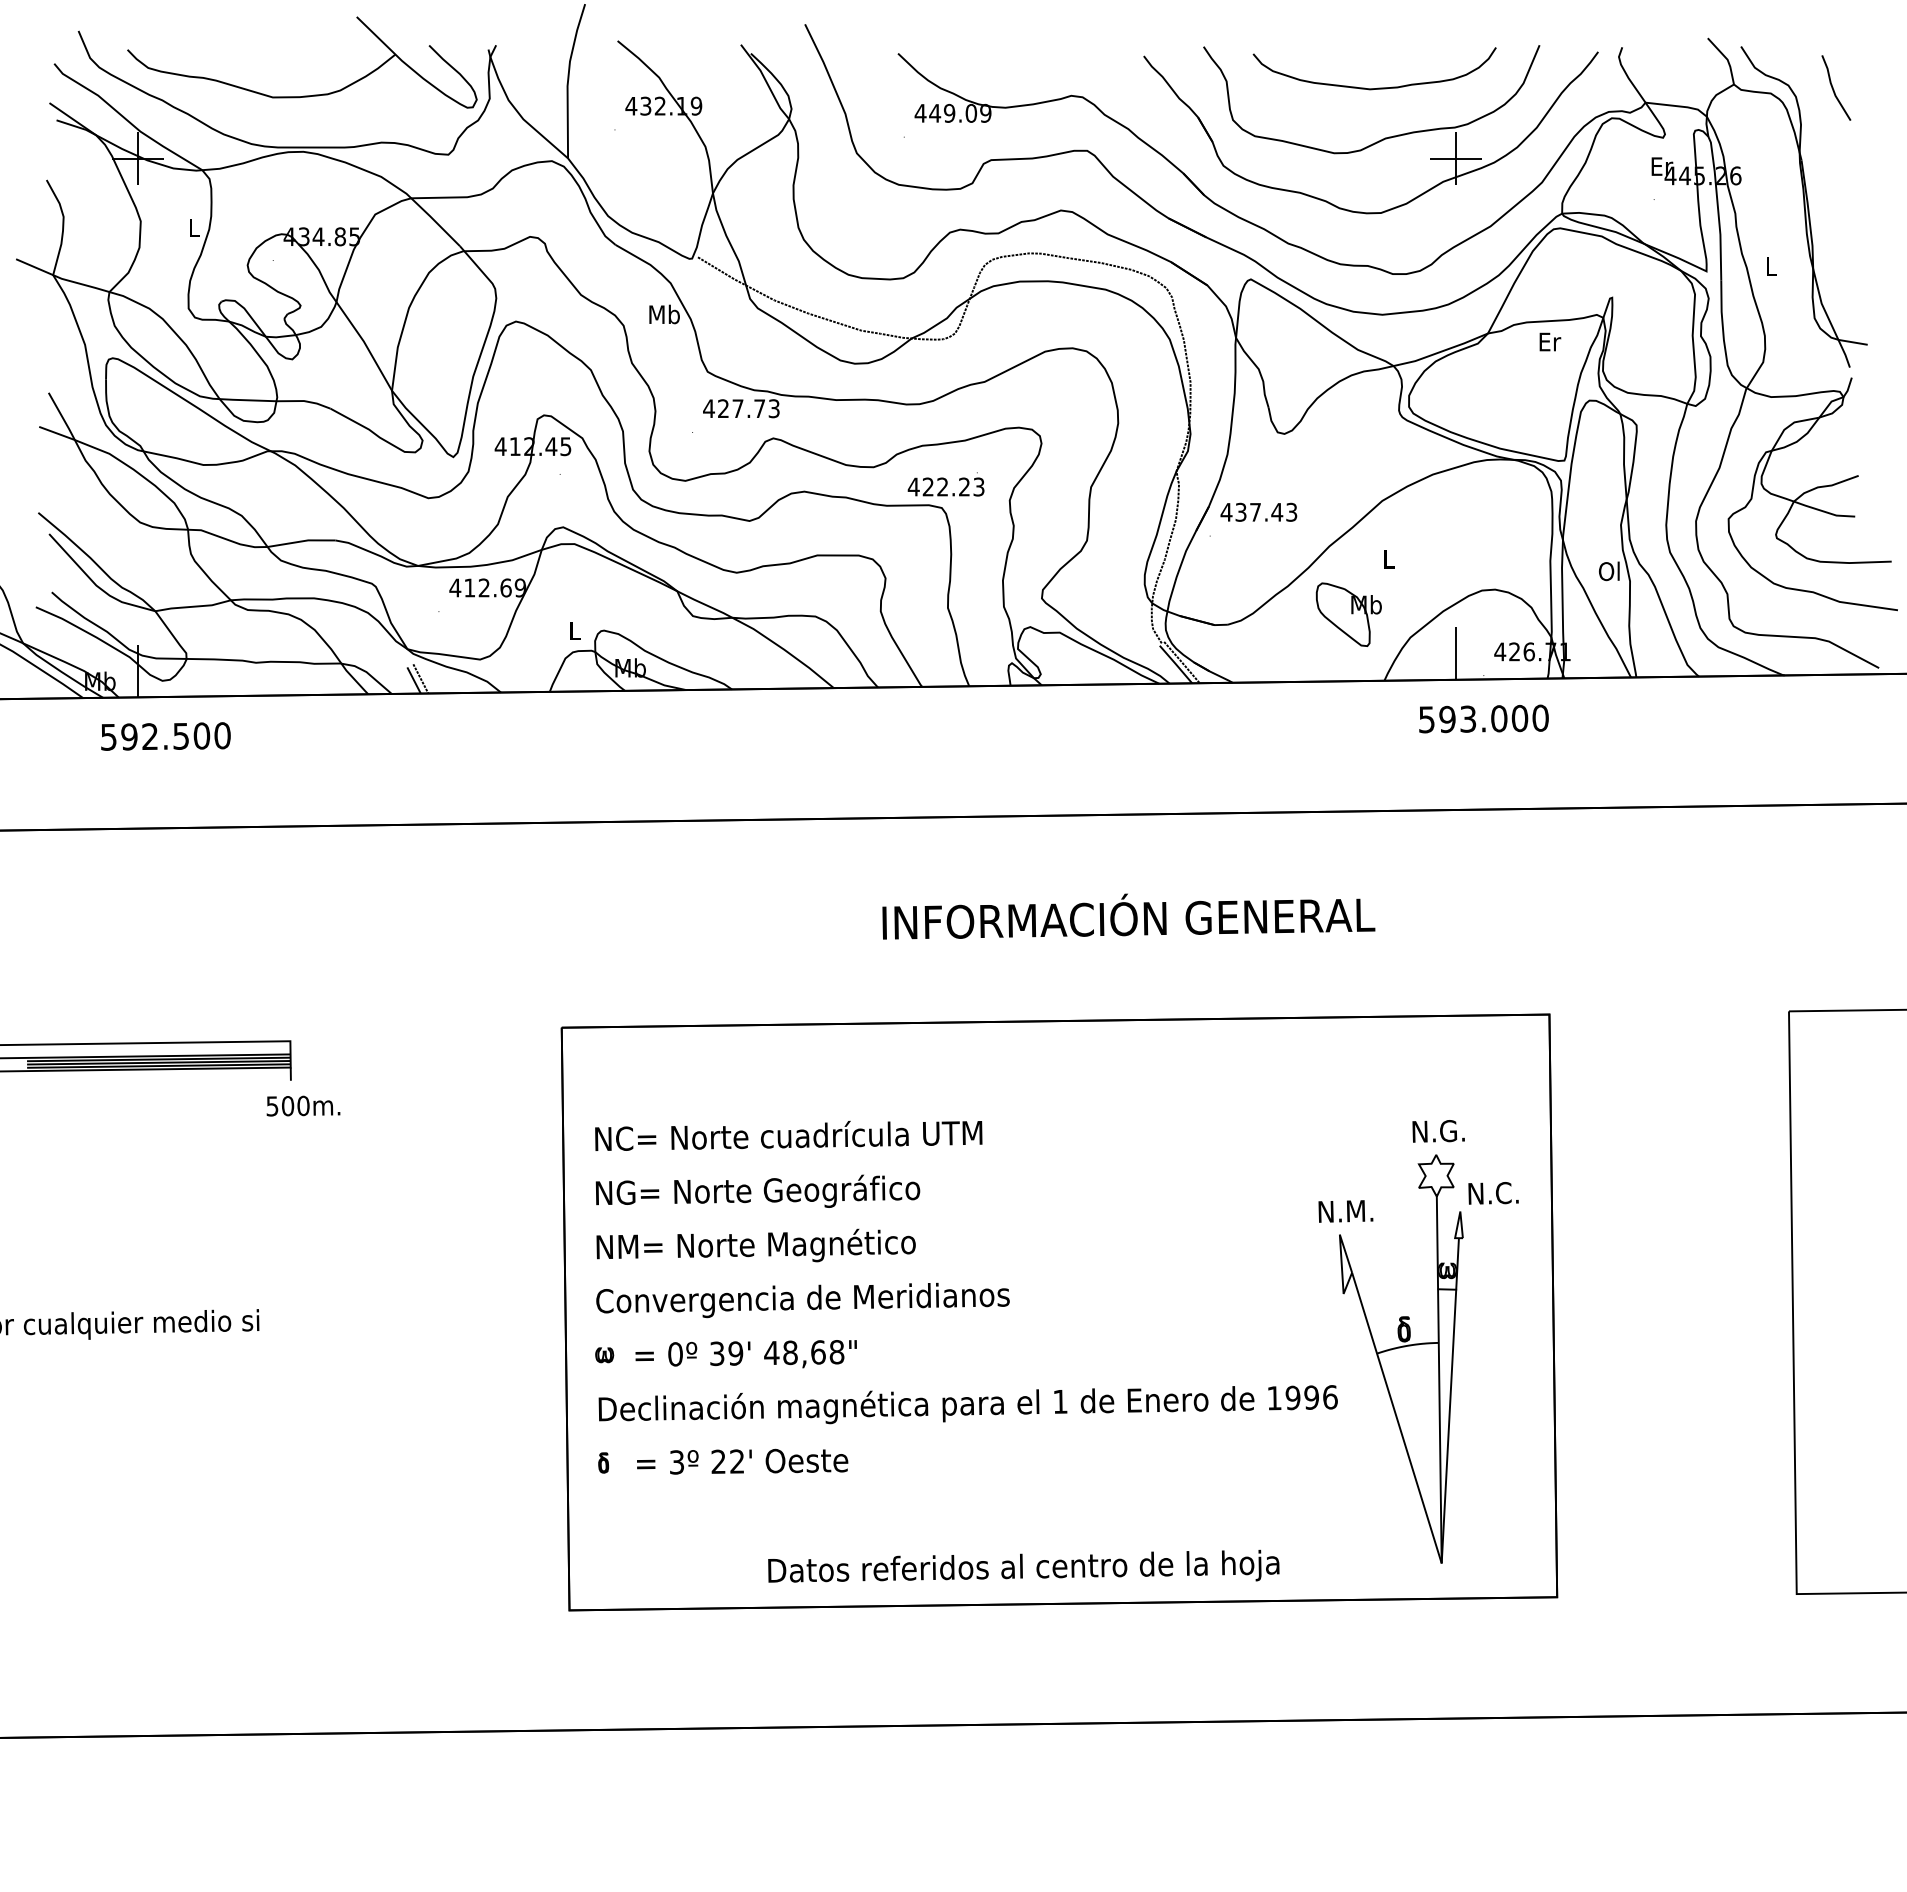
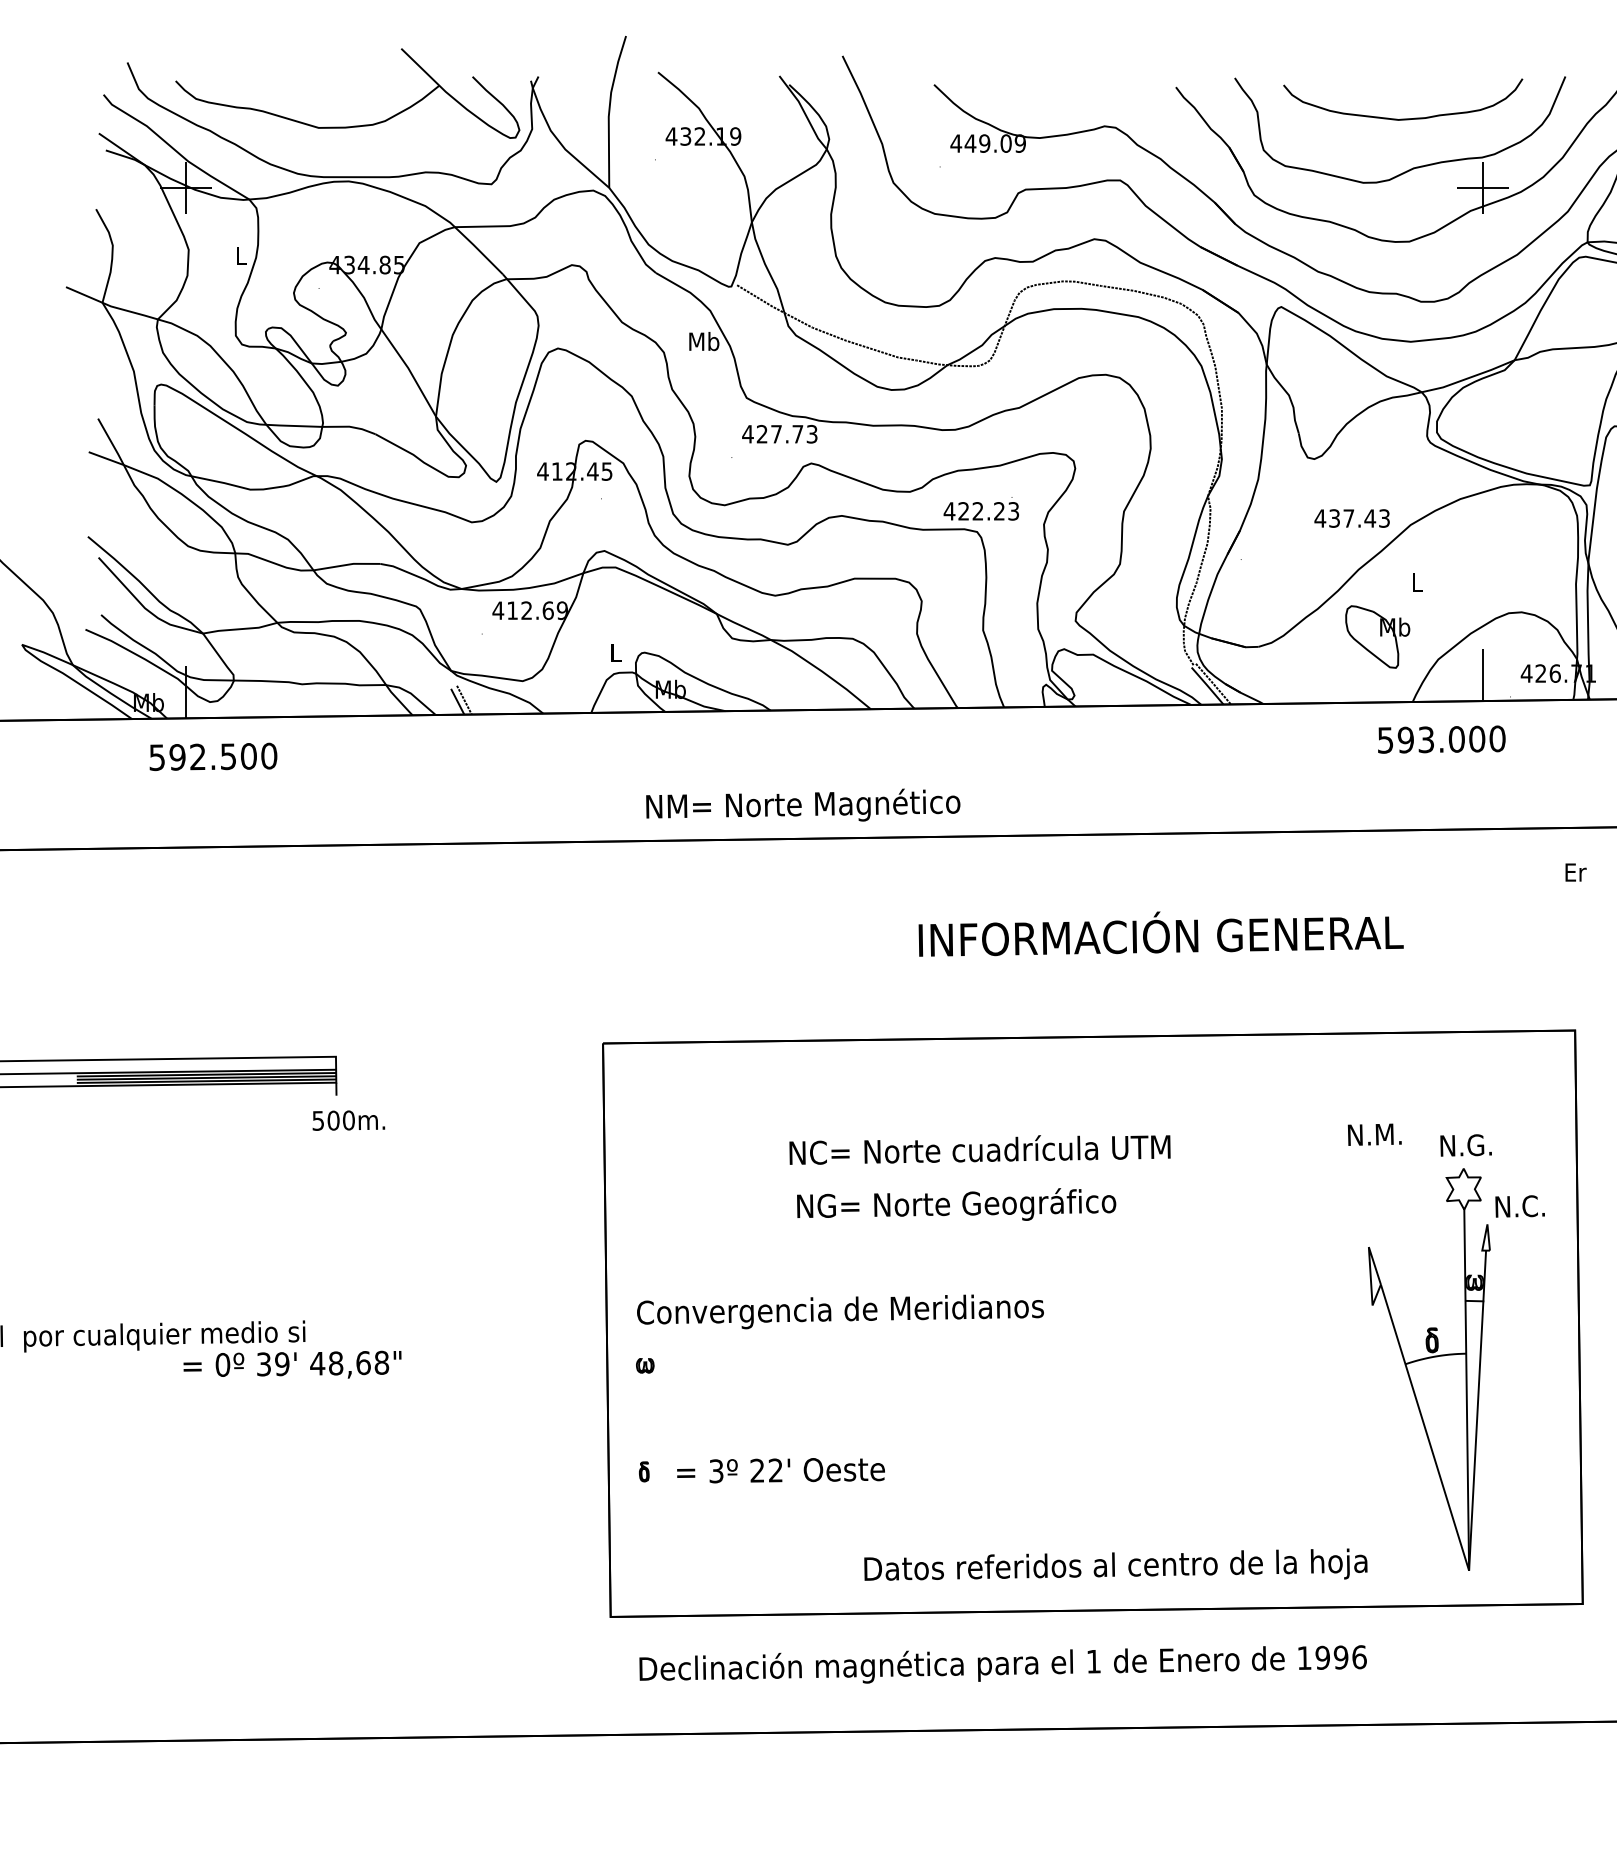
text: (1550, 341) -> (1576, 872), moved
text: (1258, 511) -> (1351, 517), moved
text: (1483, 718) -> (1441, 739), moved
text: (788, 1135) -> (979, 1149), moved
text: (757, 1190) -> (956, 1203), moved
text: (1345, 1211) -> (1374, 1134), moved
text: (755, 1245) -> (802, 805), moved
text: (745, 1354) -> (291, 1365), moved
text: (967, 1404) -> (1002, 1664), moved
text: (1023, 1565) -> (1115, 1563), moved

